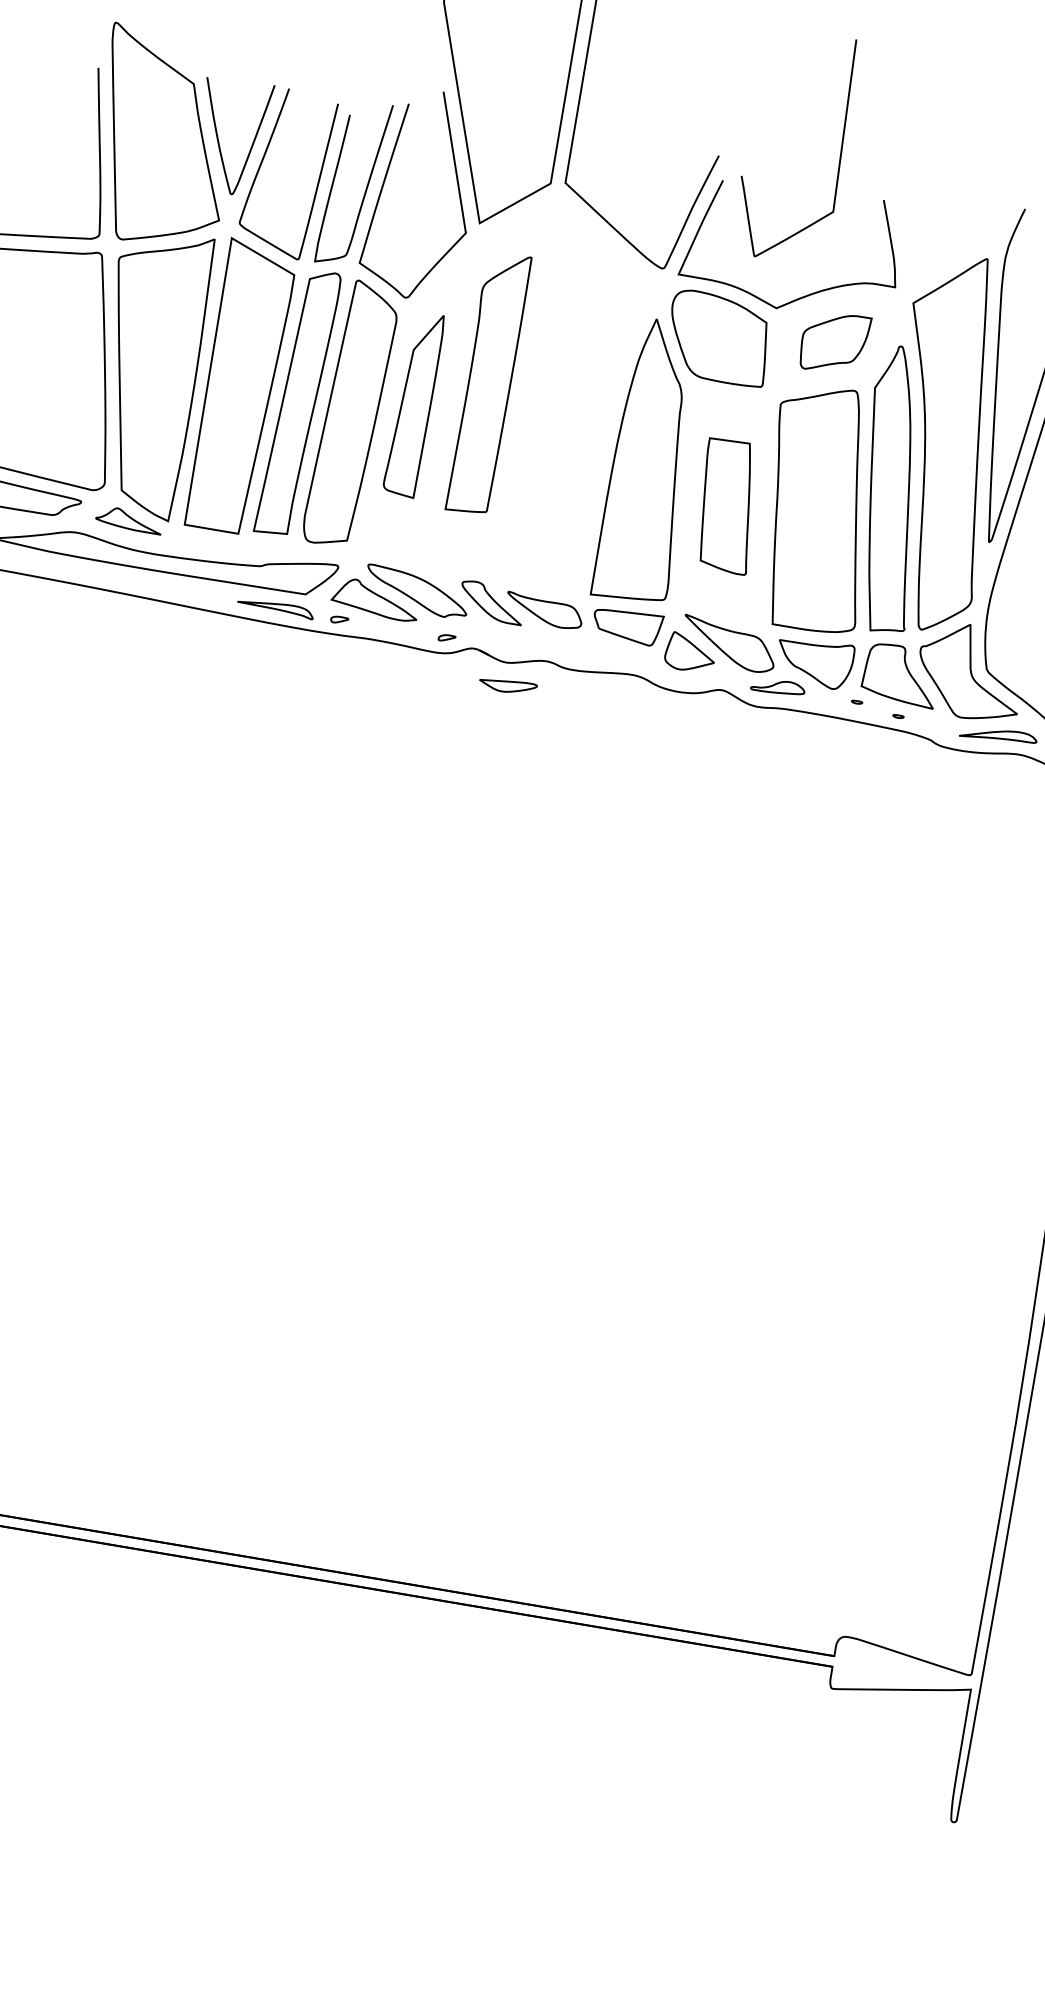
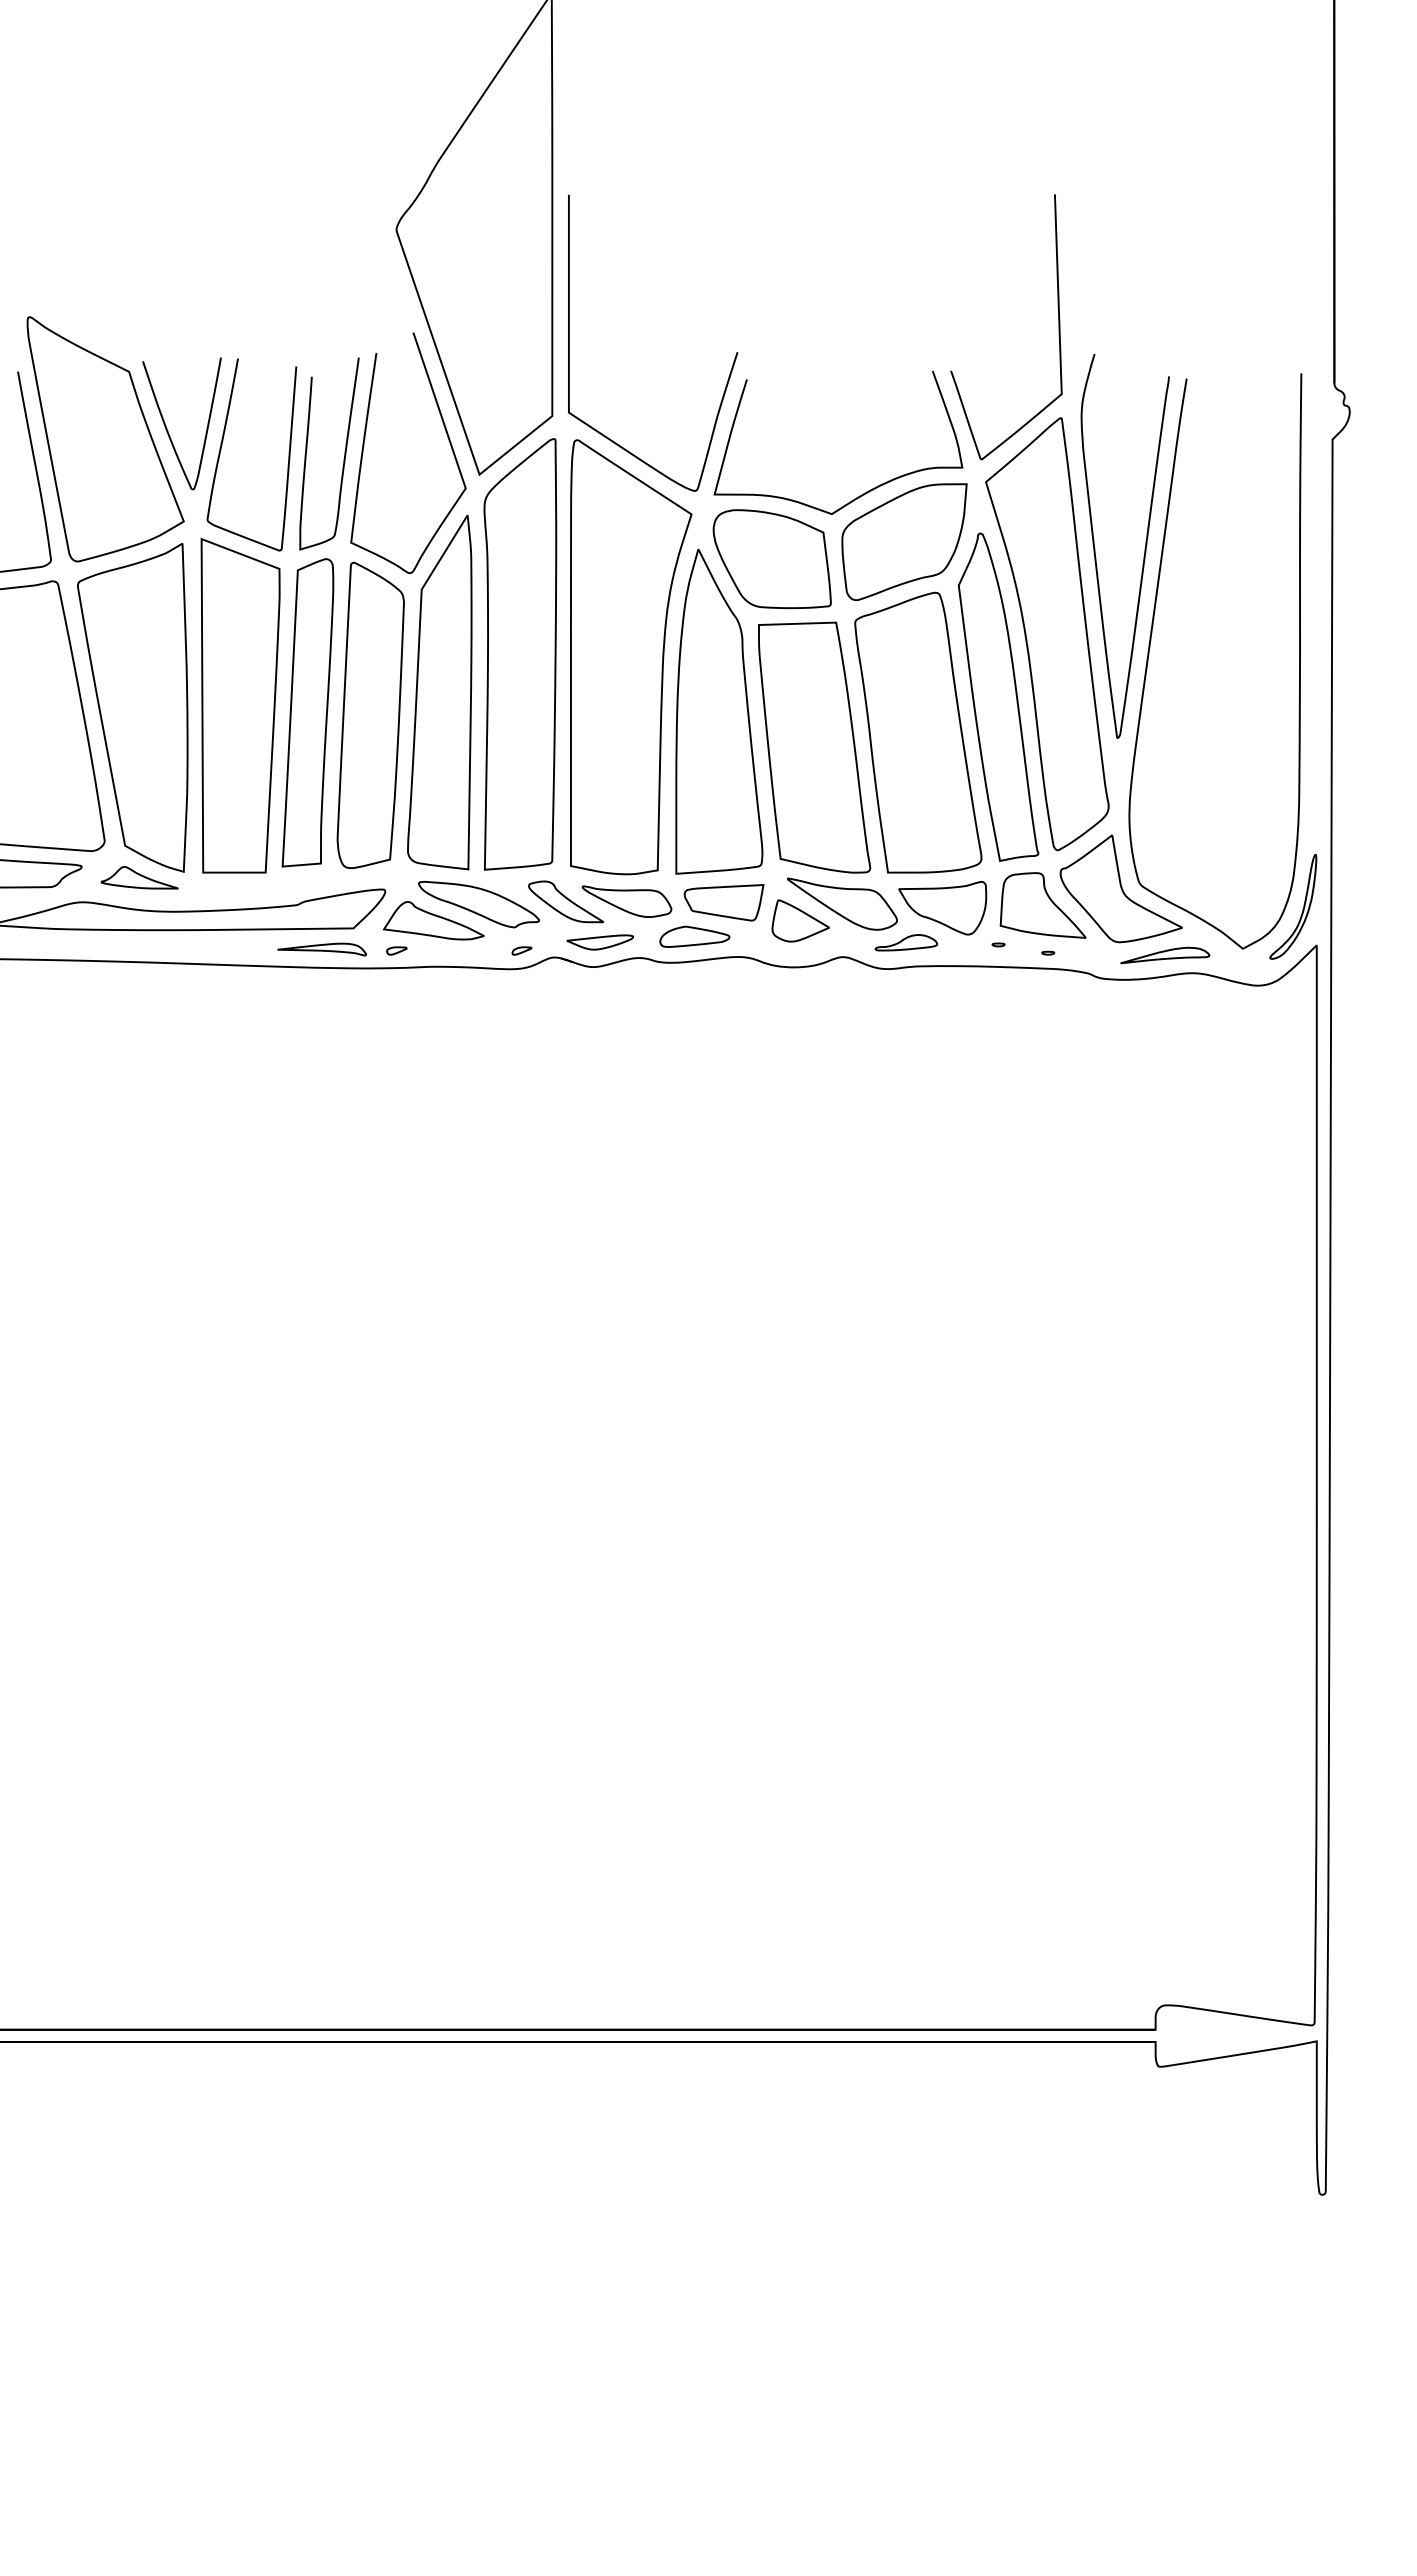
curve: (840, 154) -> (1058, 327), moved
part: (834, 343) -> (904, 542), size x1.67
part: (488, 383) -> (520, 654), size x1.43
part: (583, 402) -> (631, 657), added
part: (413, 404) -> (439, 692), size x1.67
part: (727, 506) -> (814, 747), size x1.67
part: (597, 650) -> (694, 936), added
part: (507, 686) -> (599, 942), moved

